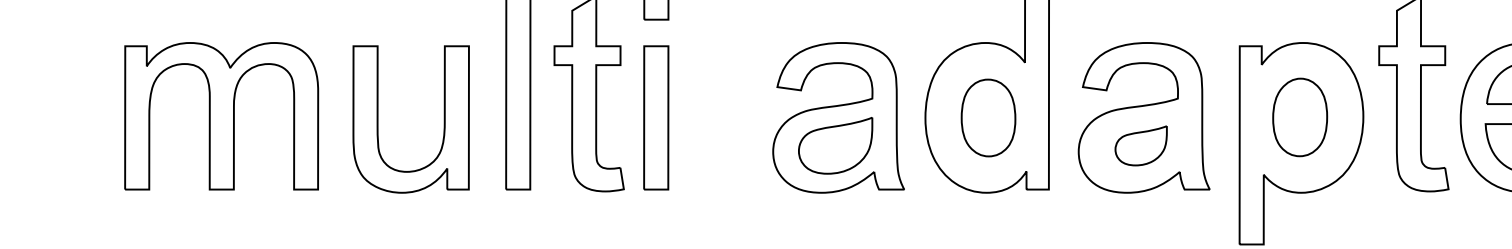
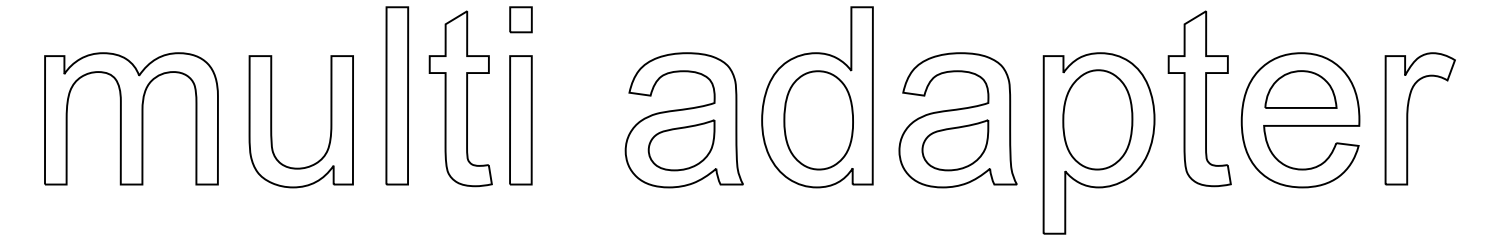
part: (1299, 116) -> (1097, 119), size x1.43
part: (988, 118) -> (818, 120), size x1.43
part: (1141, 146) -> (955, 145), size x1.43

